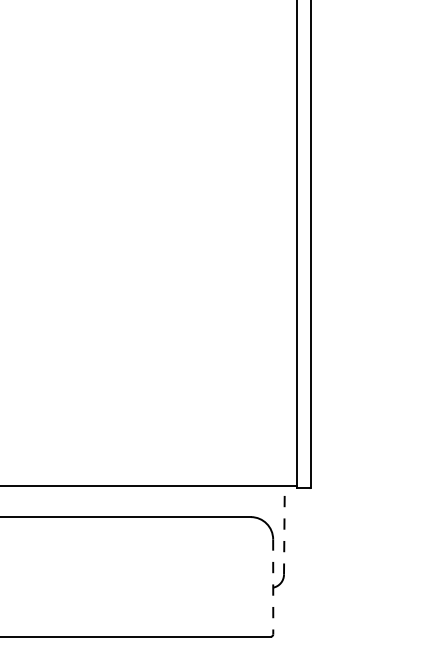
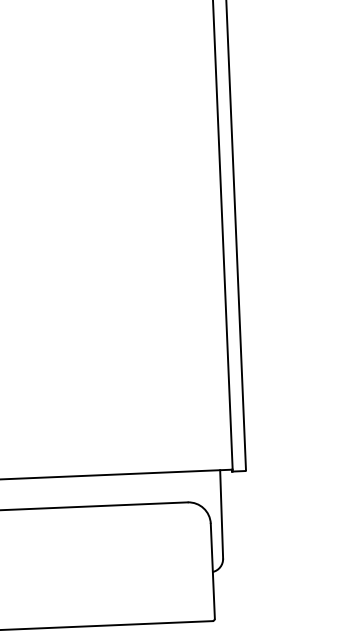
line: (284, 530) -> (221, 514), dashed -> solid
line: (273, 586) -> (213, 570), dashed -> solid

